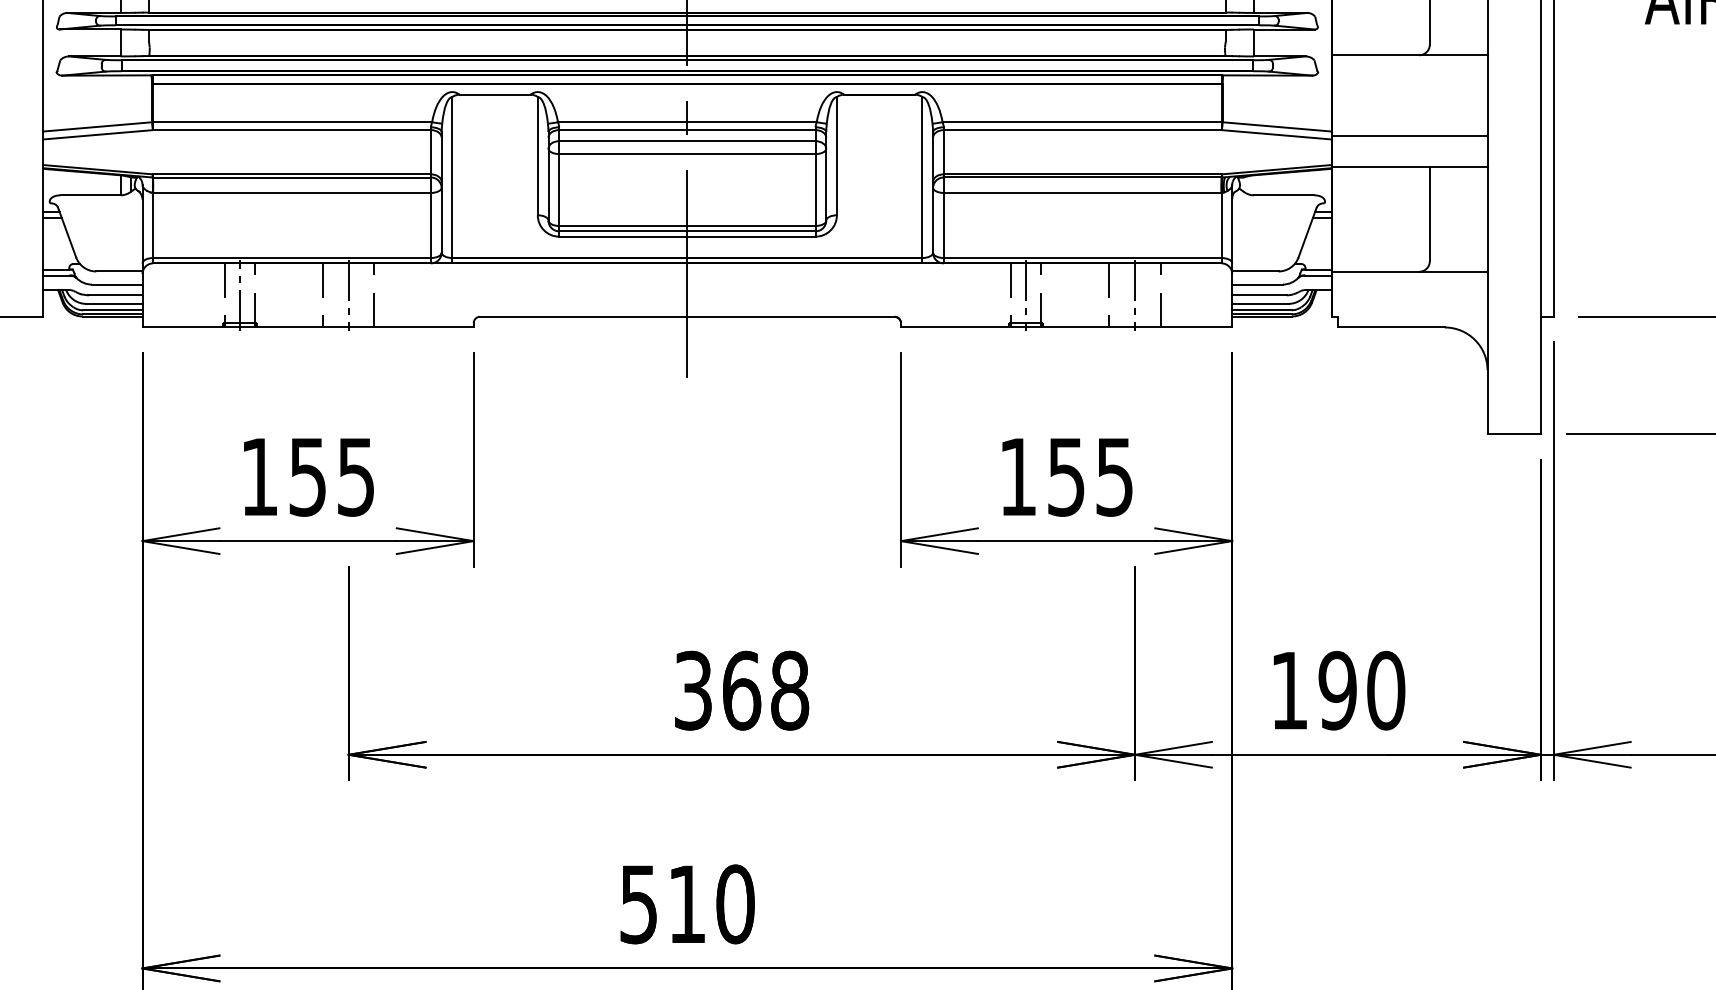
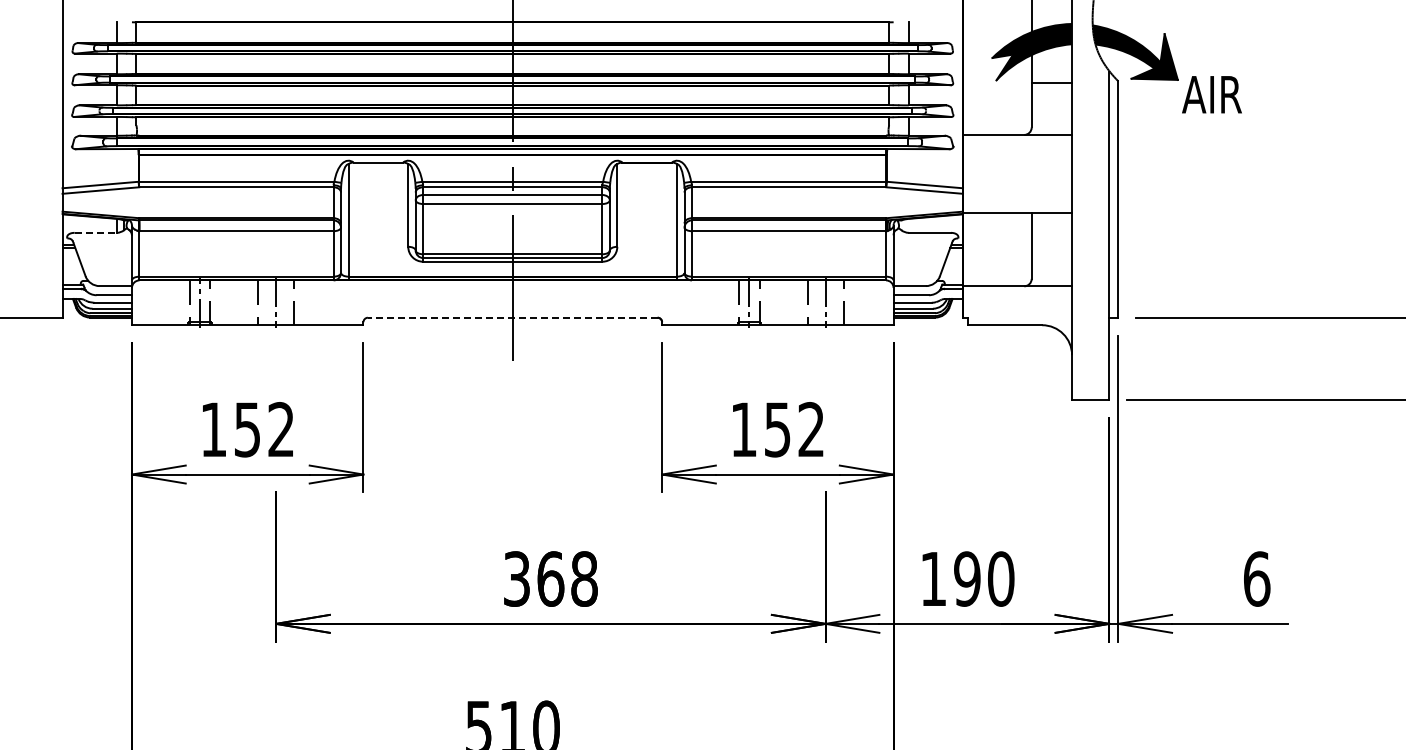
line: (1409, 136) -> (1017, 191), removed
line: (91, 194) -> (96, 232), solid -> dashed
line: (686, 316) -> (512, 317), solid -> dashed
text: (355, 476) -> (280, 429), 155 -> 152
text: (1113, 476) -> (810, 429), 155 -> 152

